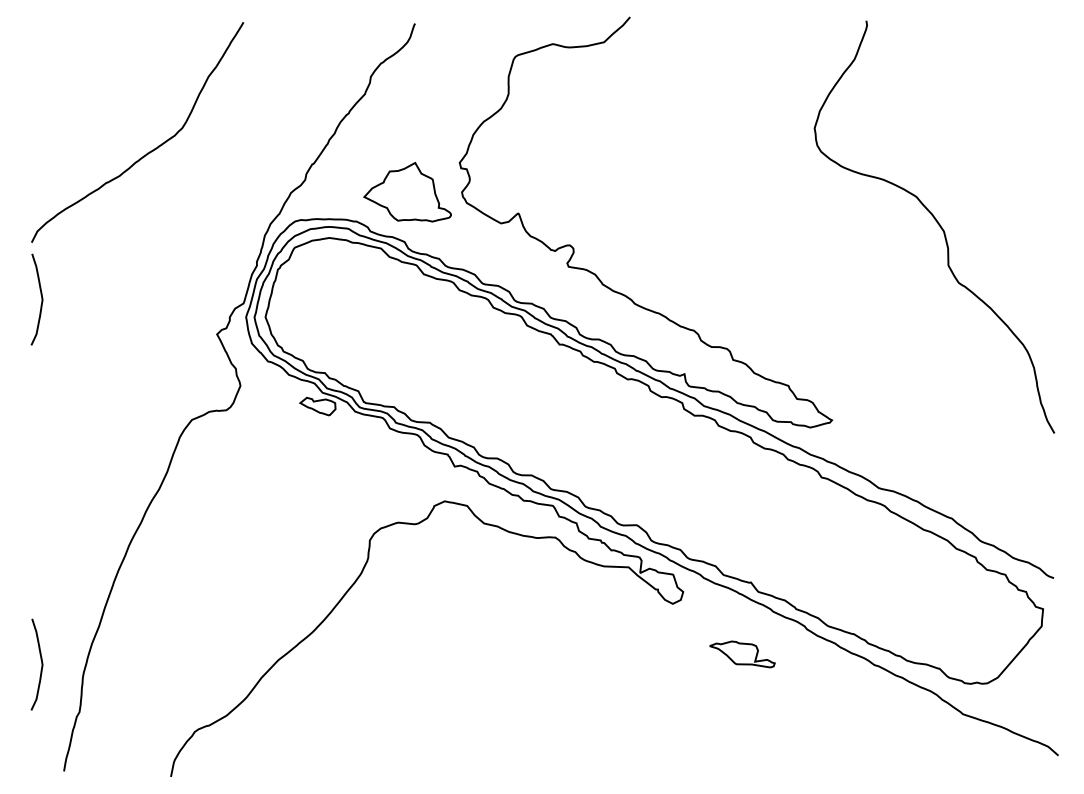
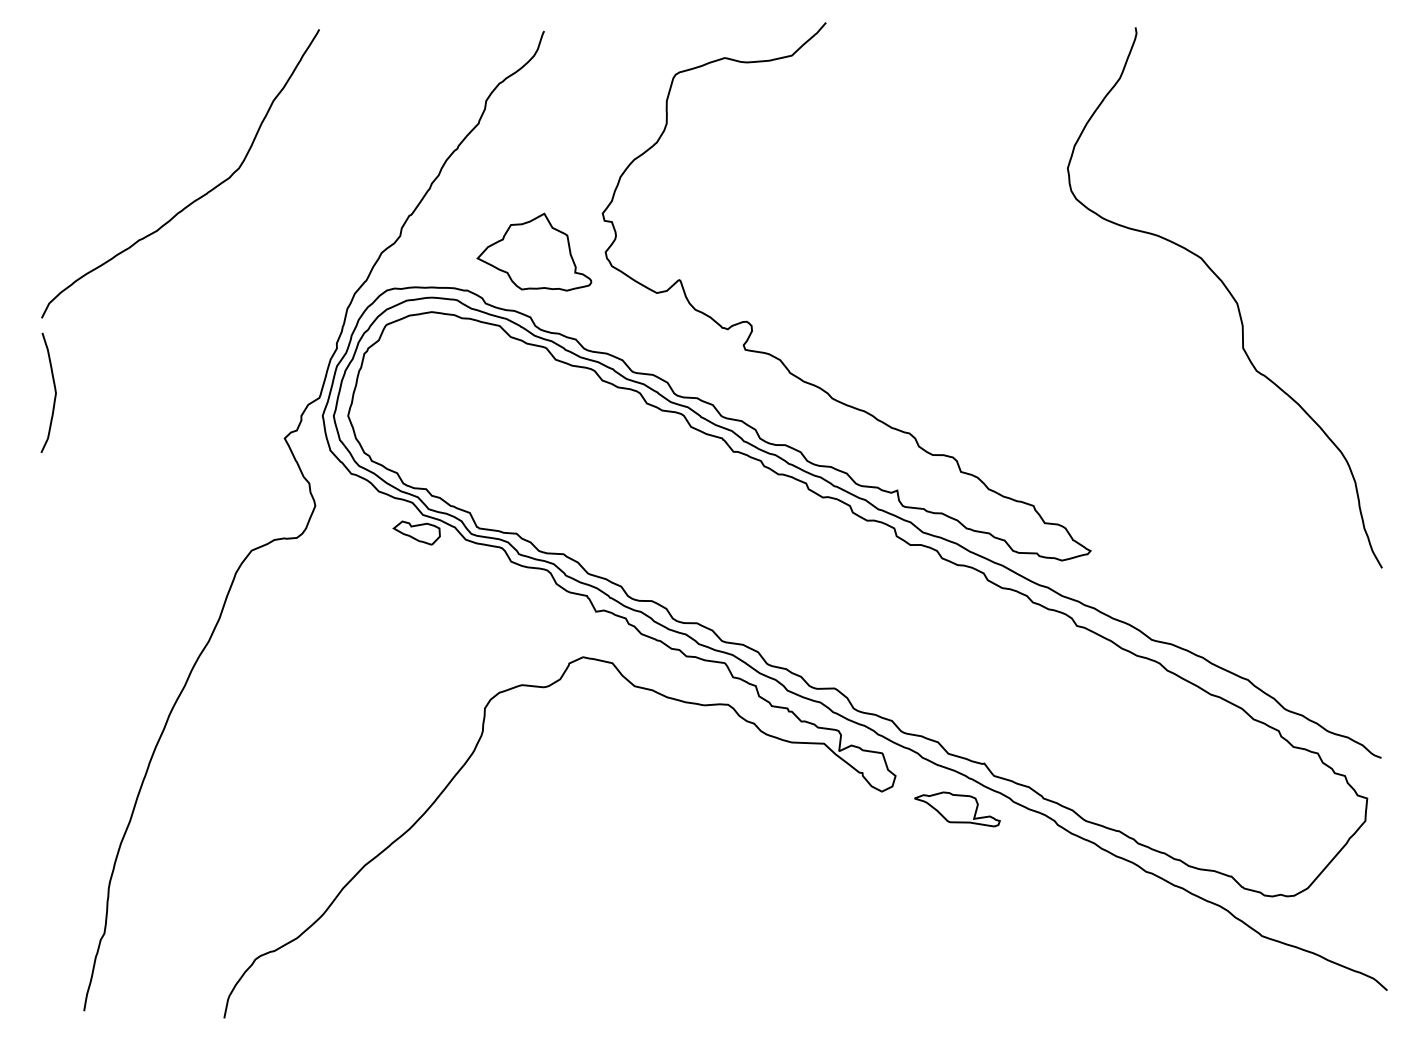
part: (742, 654) -> (957, 809), moved
curve: (41, 664) -> (54, 871), removed

